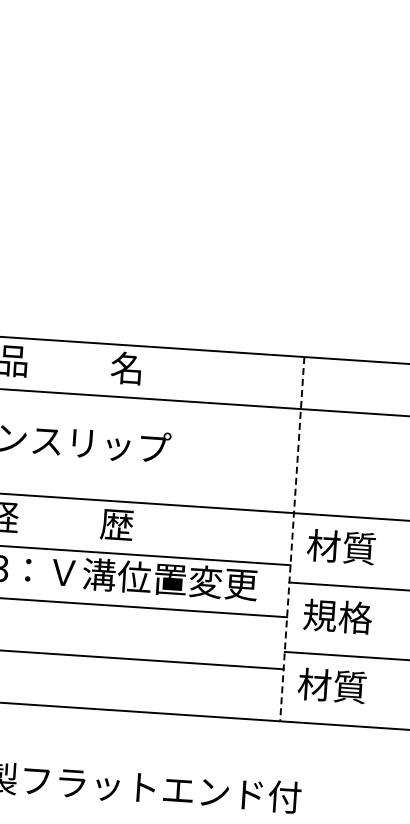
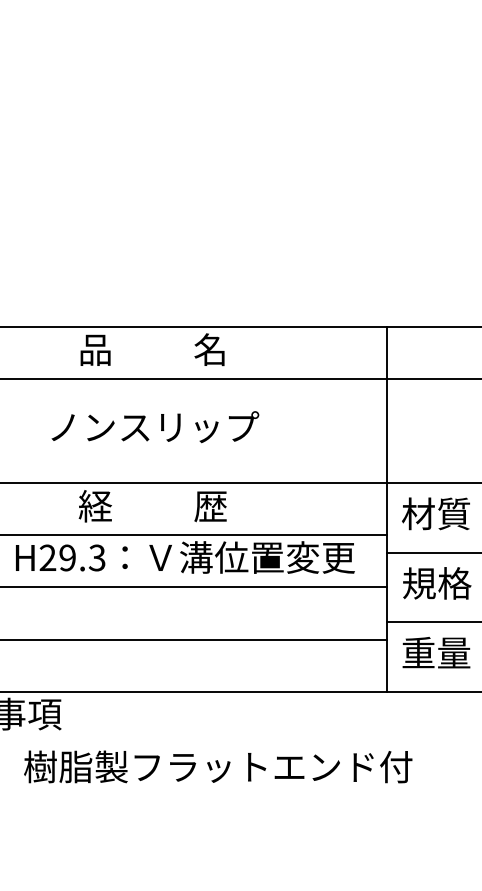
line: (292, 539) -> (386, 509), dashed -> solid
text: (331, 685) -> (435, 652), 材質 -> 重量

